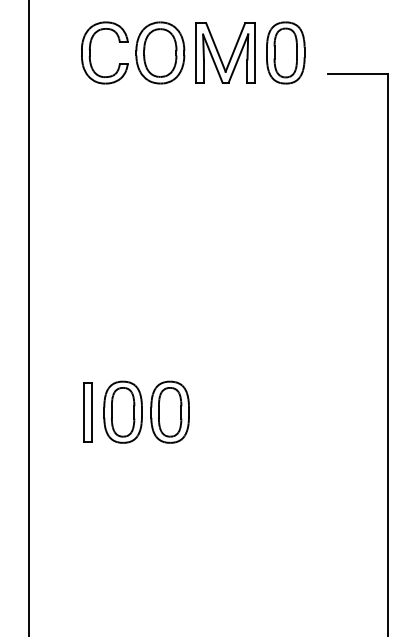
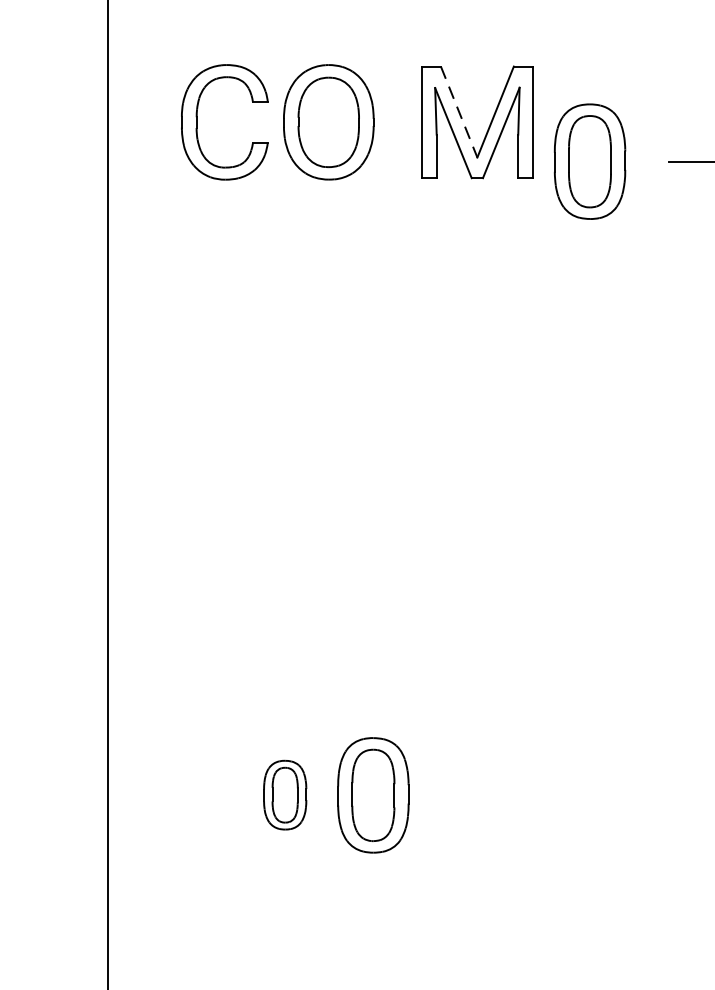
line: (216, 47) -> (460, 112), solid -> dashed
part: (133, 52) -> (278, 121), moved
part: (285, 52) -> (589, 160), moved
part: (122, 411) -> (284, 793), size x0.6
part: (87, 412) -> (218, 795), removed

